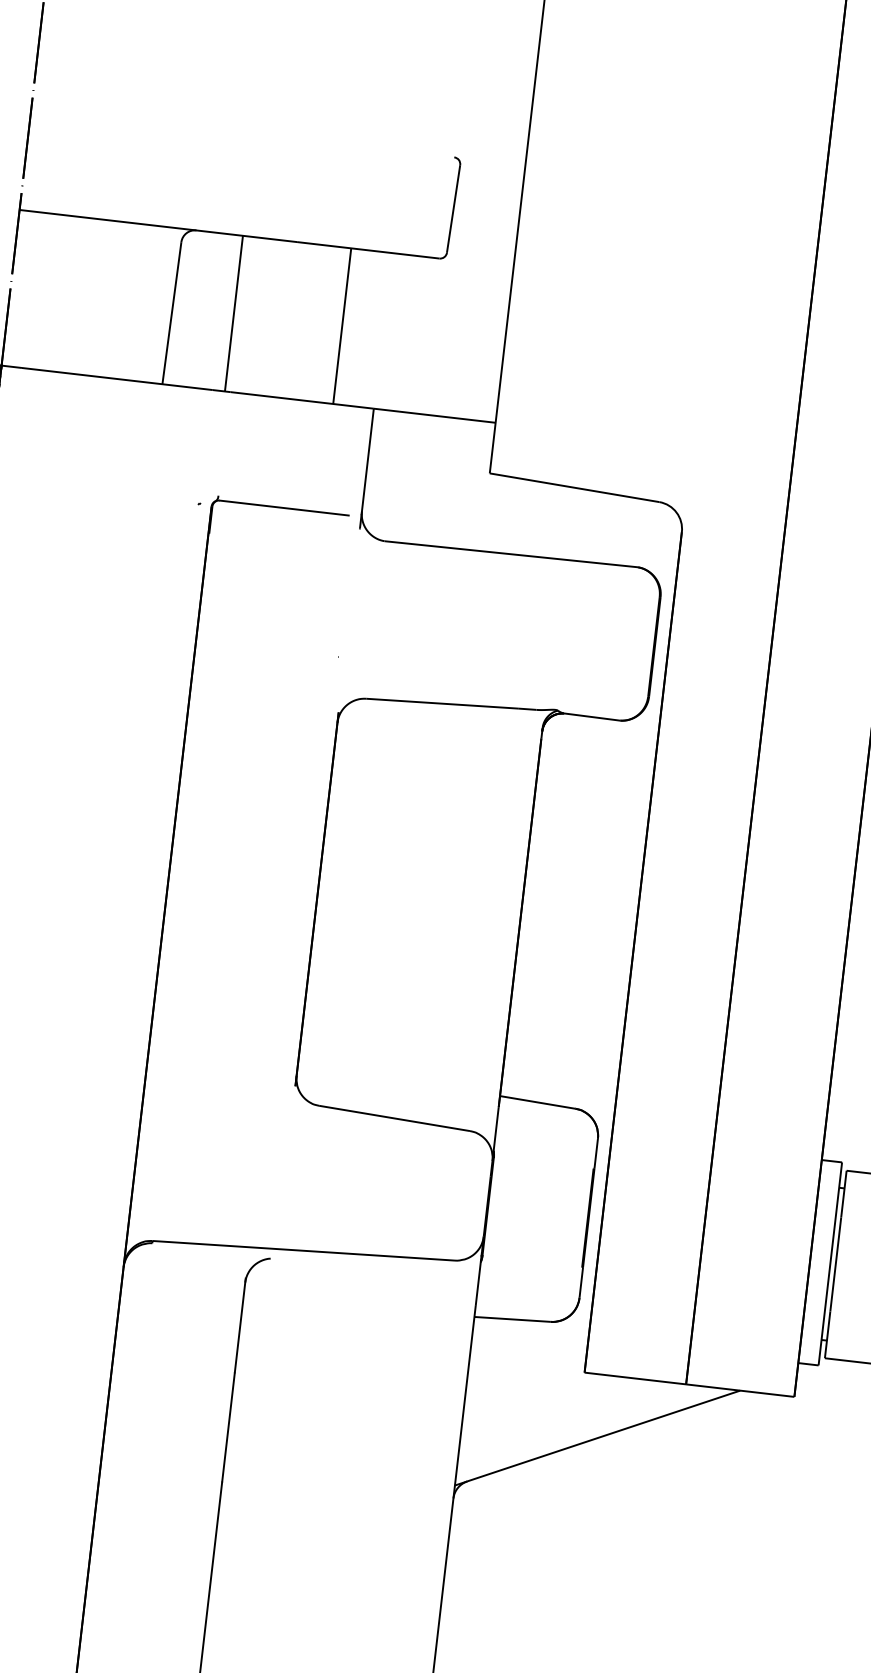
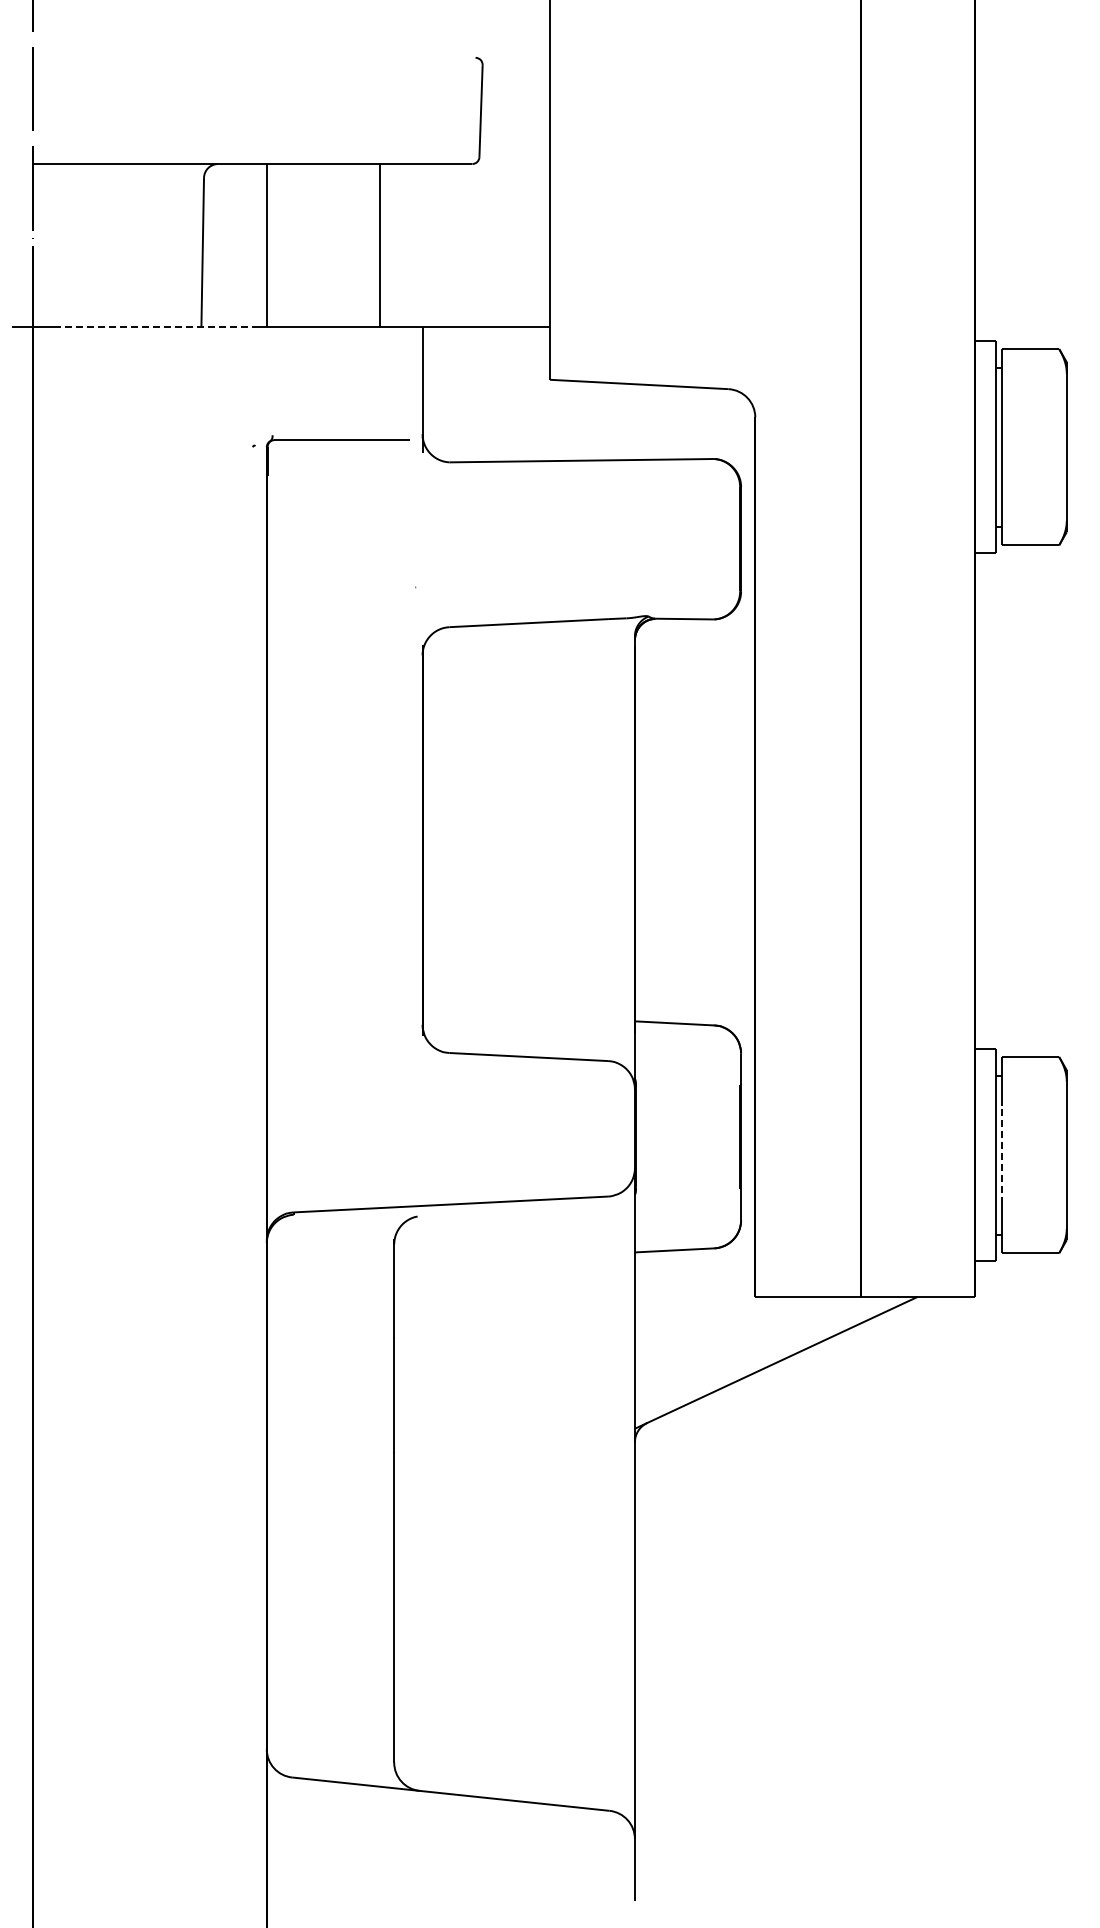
line: (117, 378) -> (154, 326), solid -> dashed
line: (835, 1263) -> (1001, 1154), solid -> dashed

